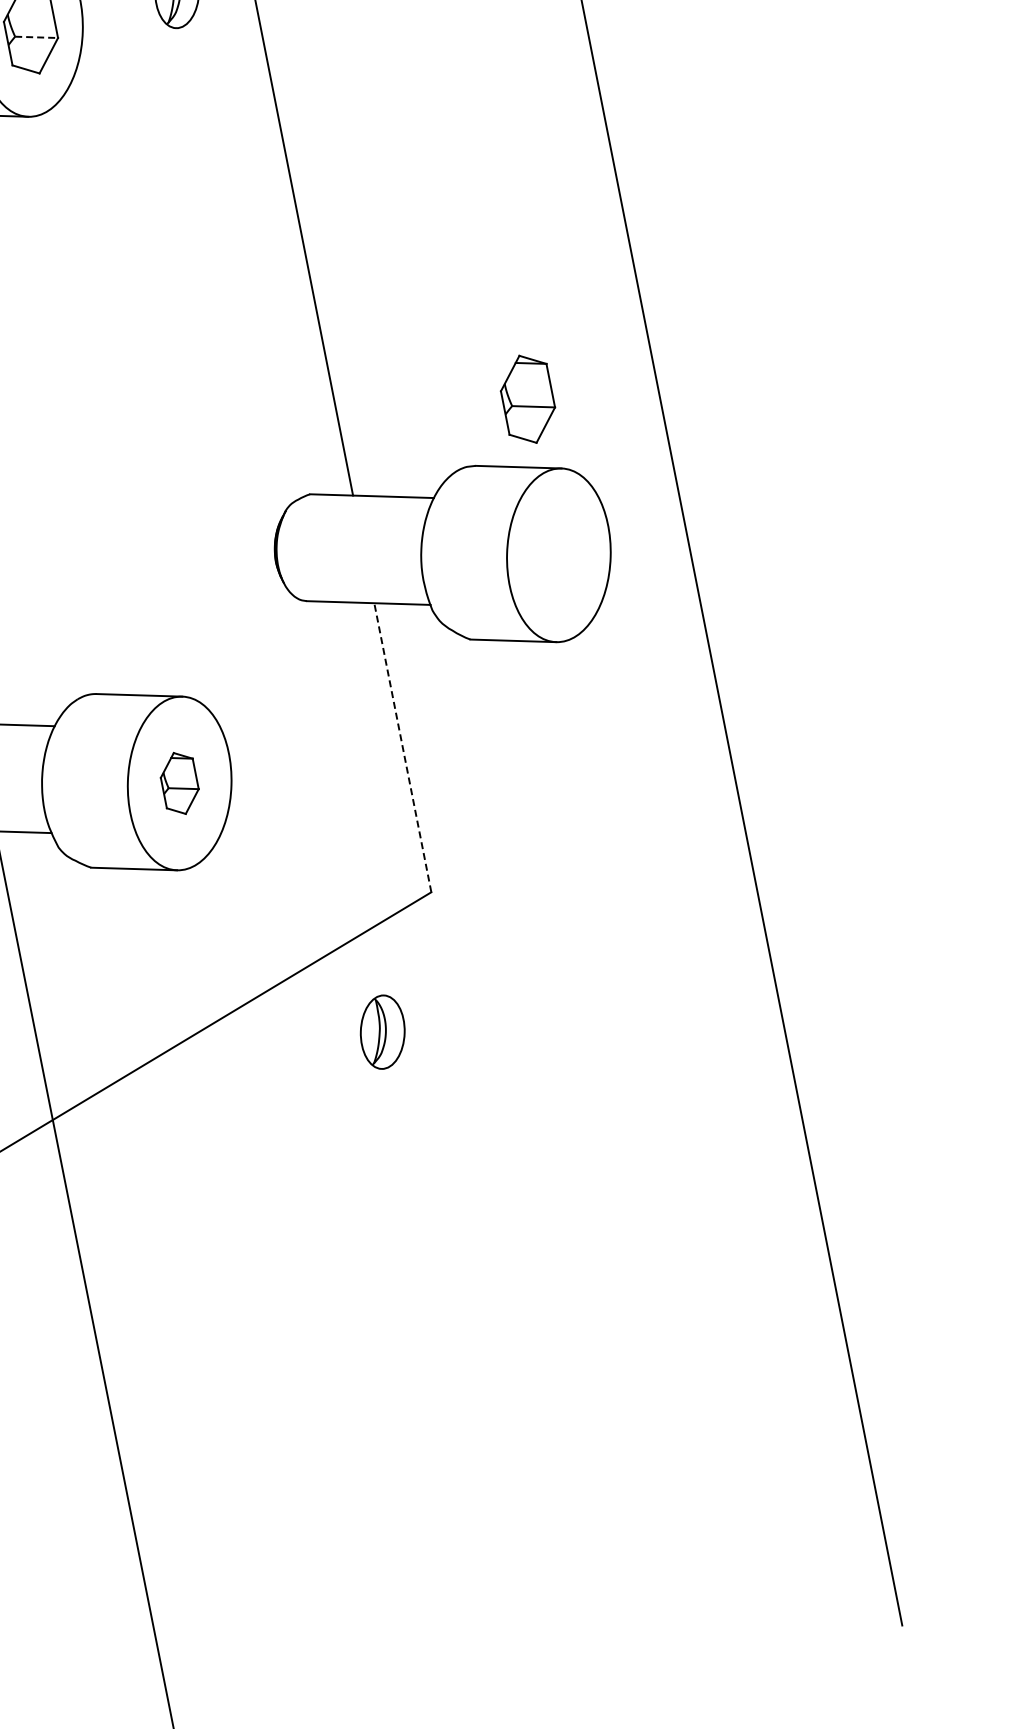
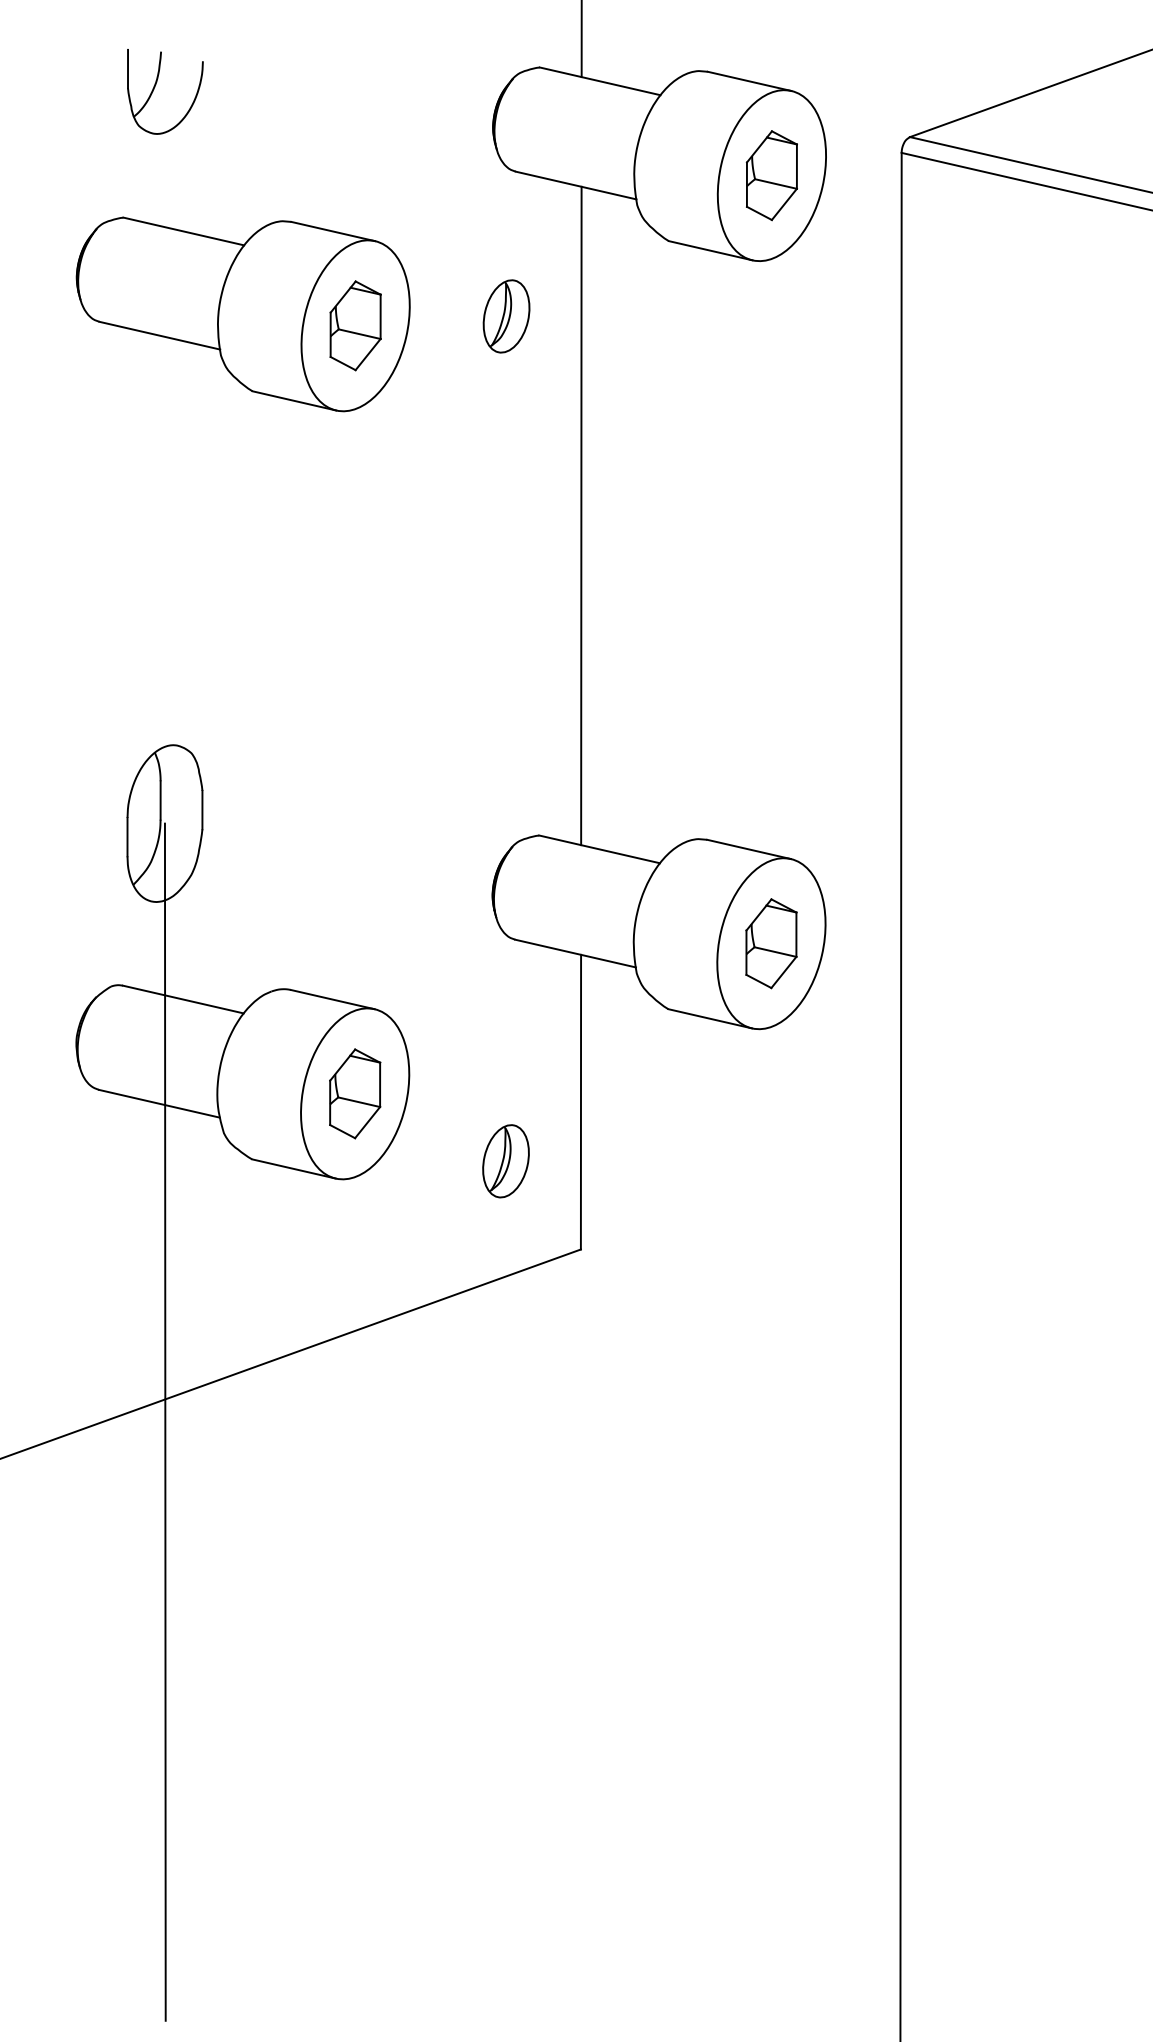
line: (37, 37) -> (360, 334), dashed -> solid
part: (528, 399) -> (771, 943), moved
line: (402, 747) -> (580, 1101), dashed -> solid
part: (179, 783) -> (355, 1093), size x1.43
part: (382, 1032) -> (505, 1161), moved

